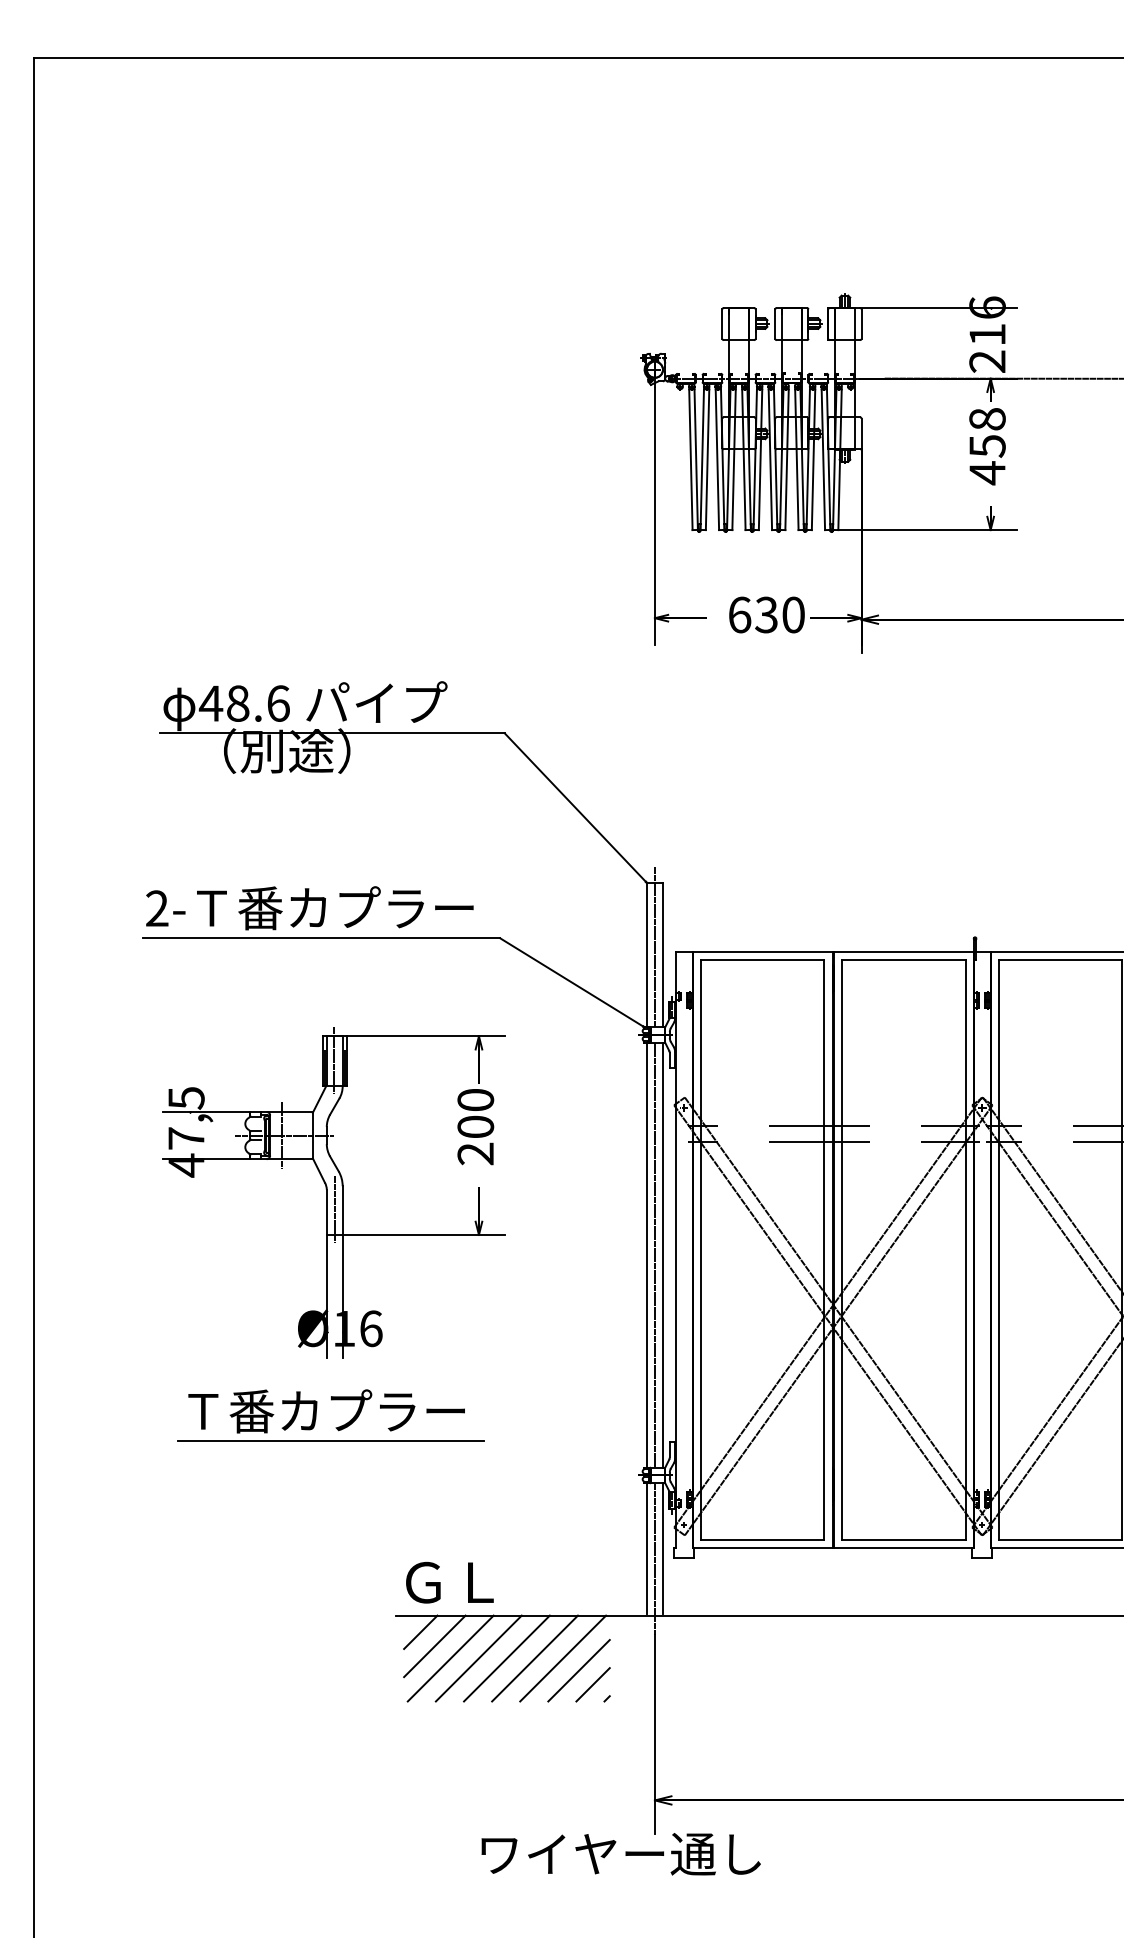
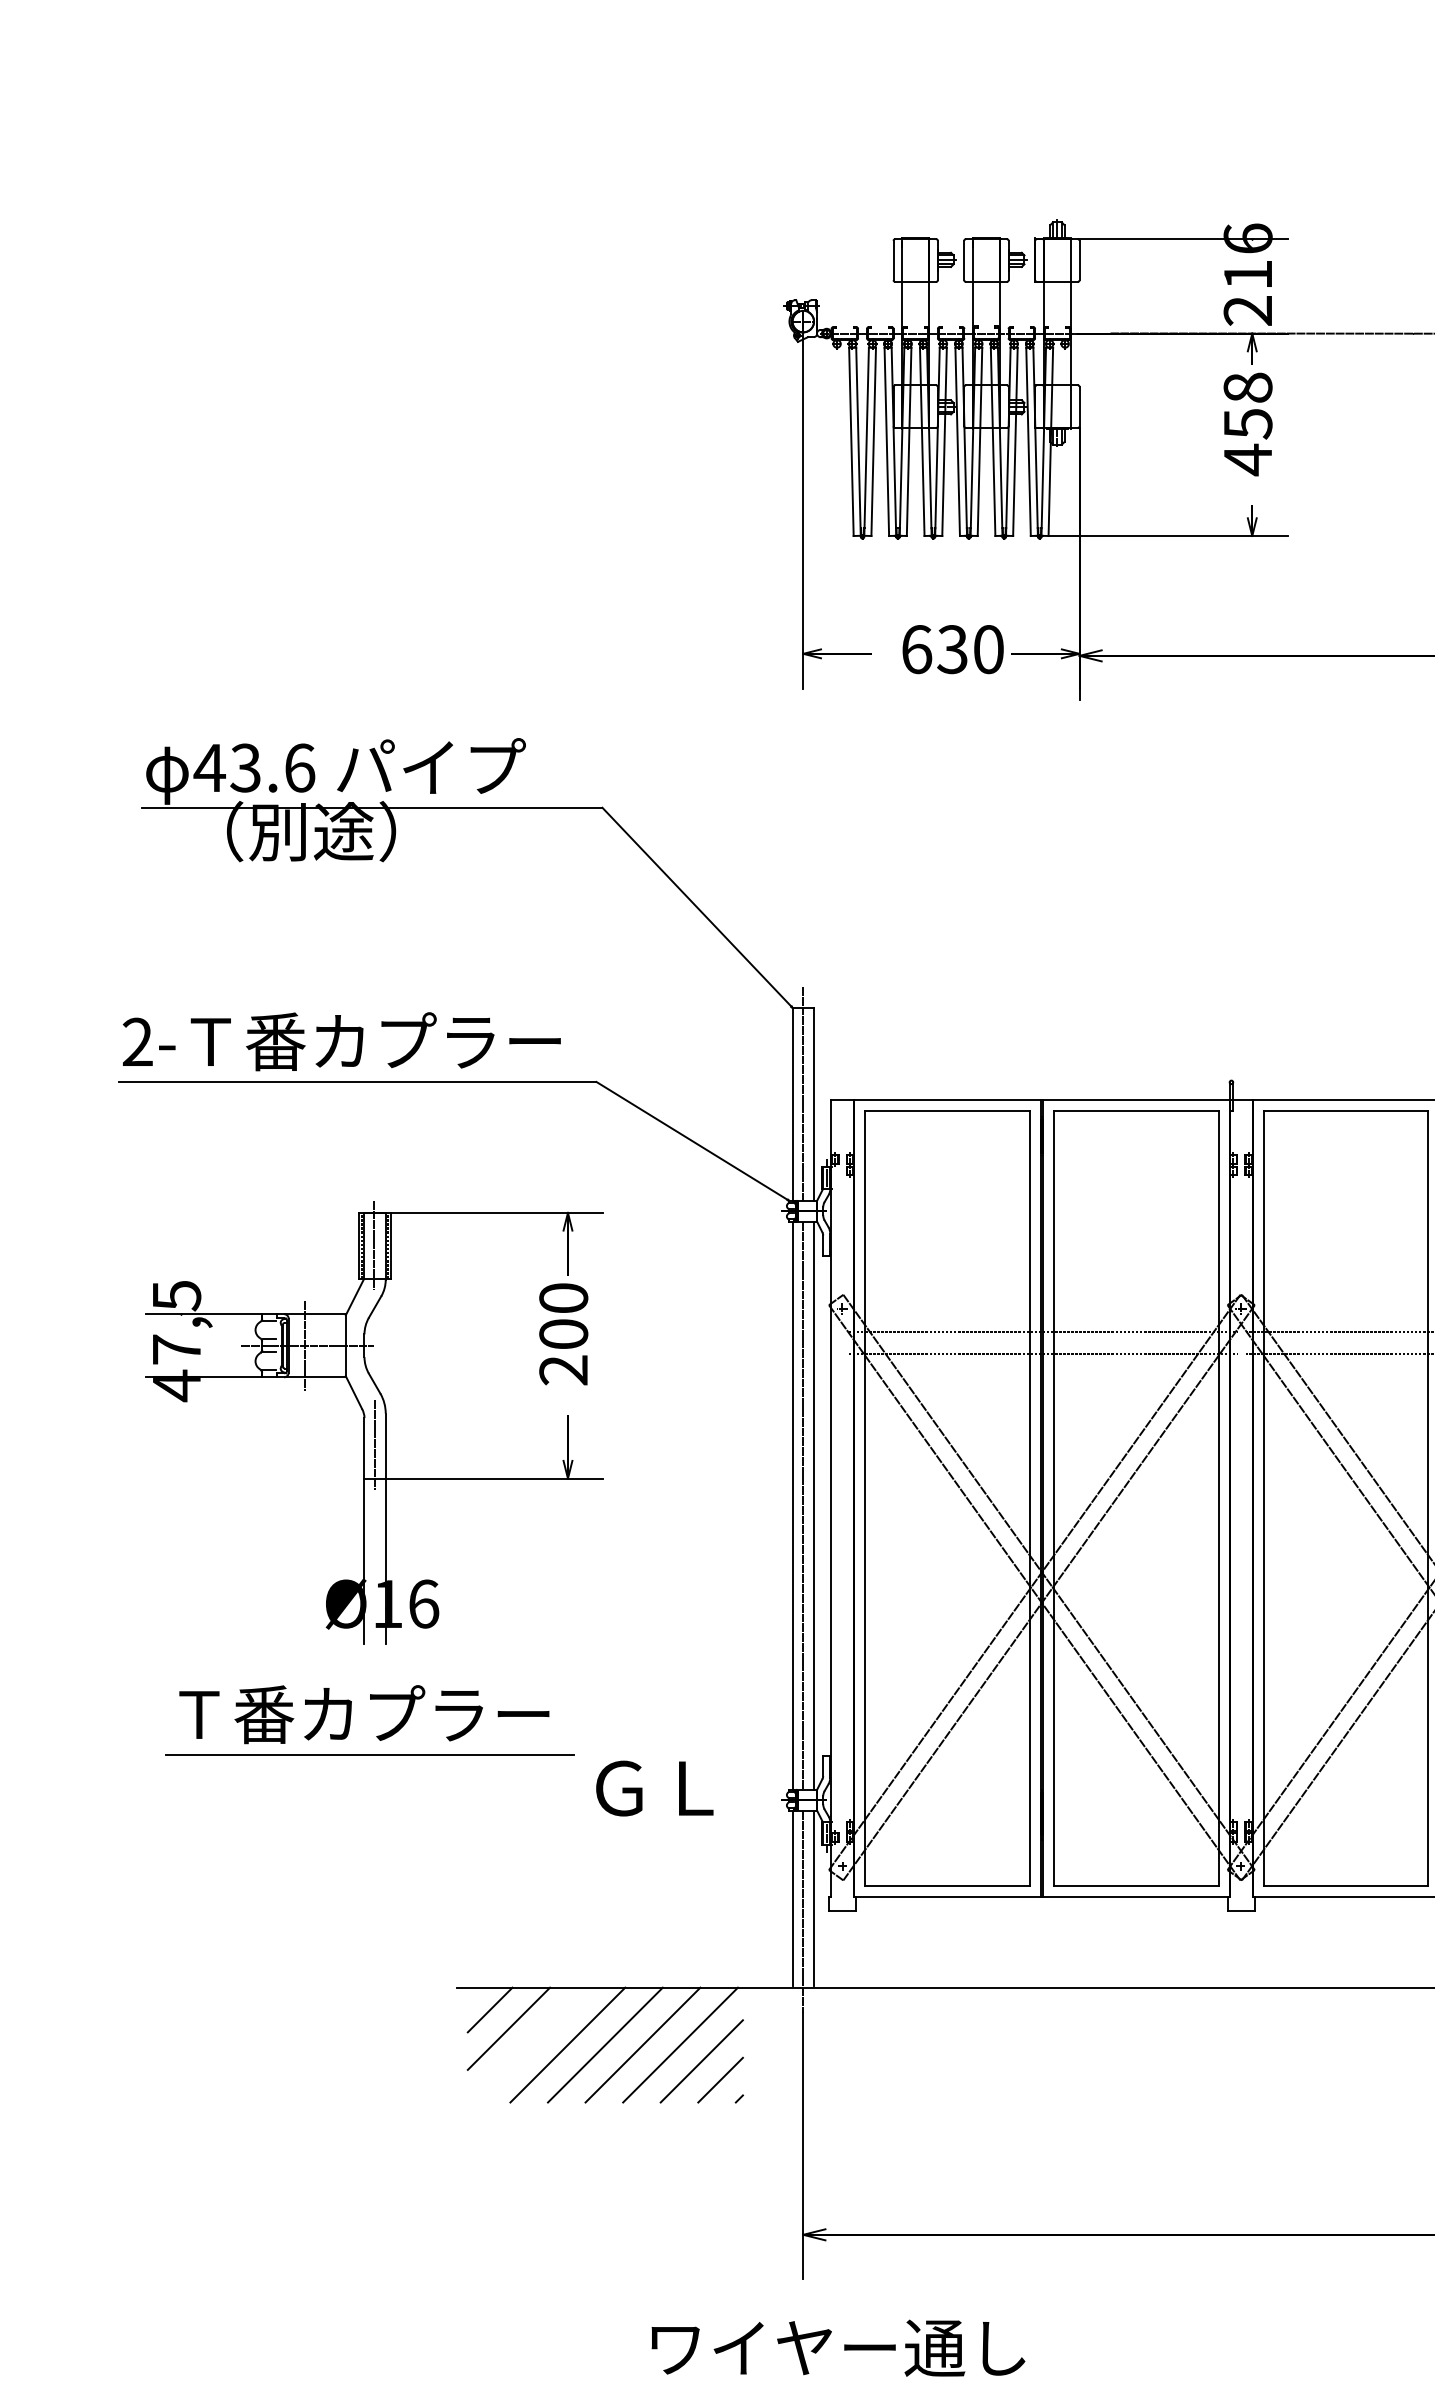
text: (237, 703) -> (245, 767), 48.6 -> 43.6
text: (449, 1582) -> (654, 1788), moved
line: (450, 1658) -> (529, 2045), removed
text: (620, 1854) -> (837, 2348), moved

